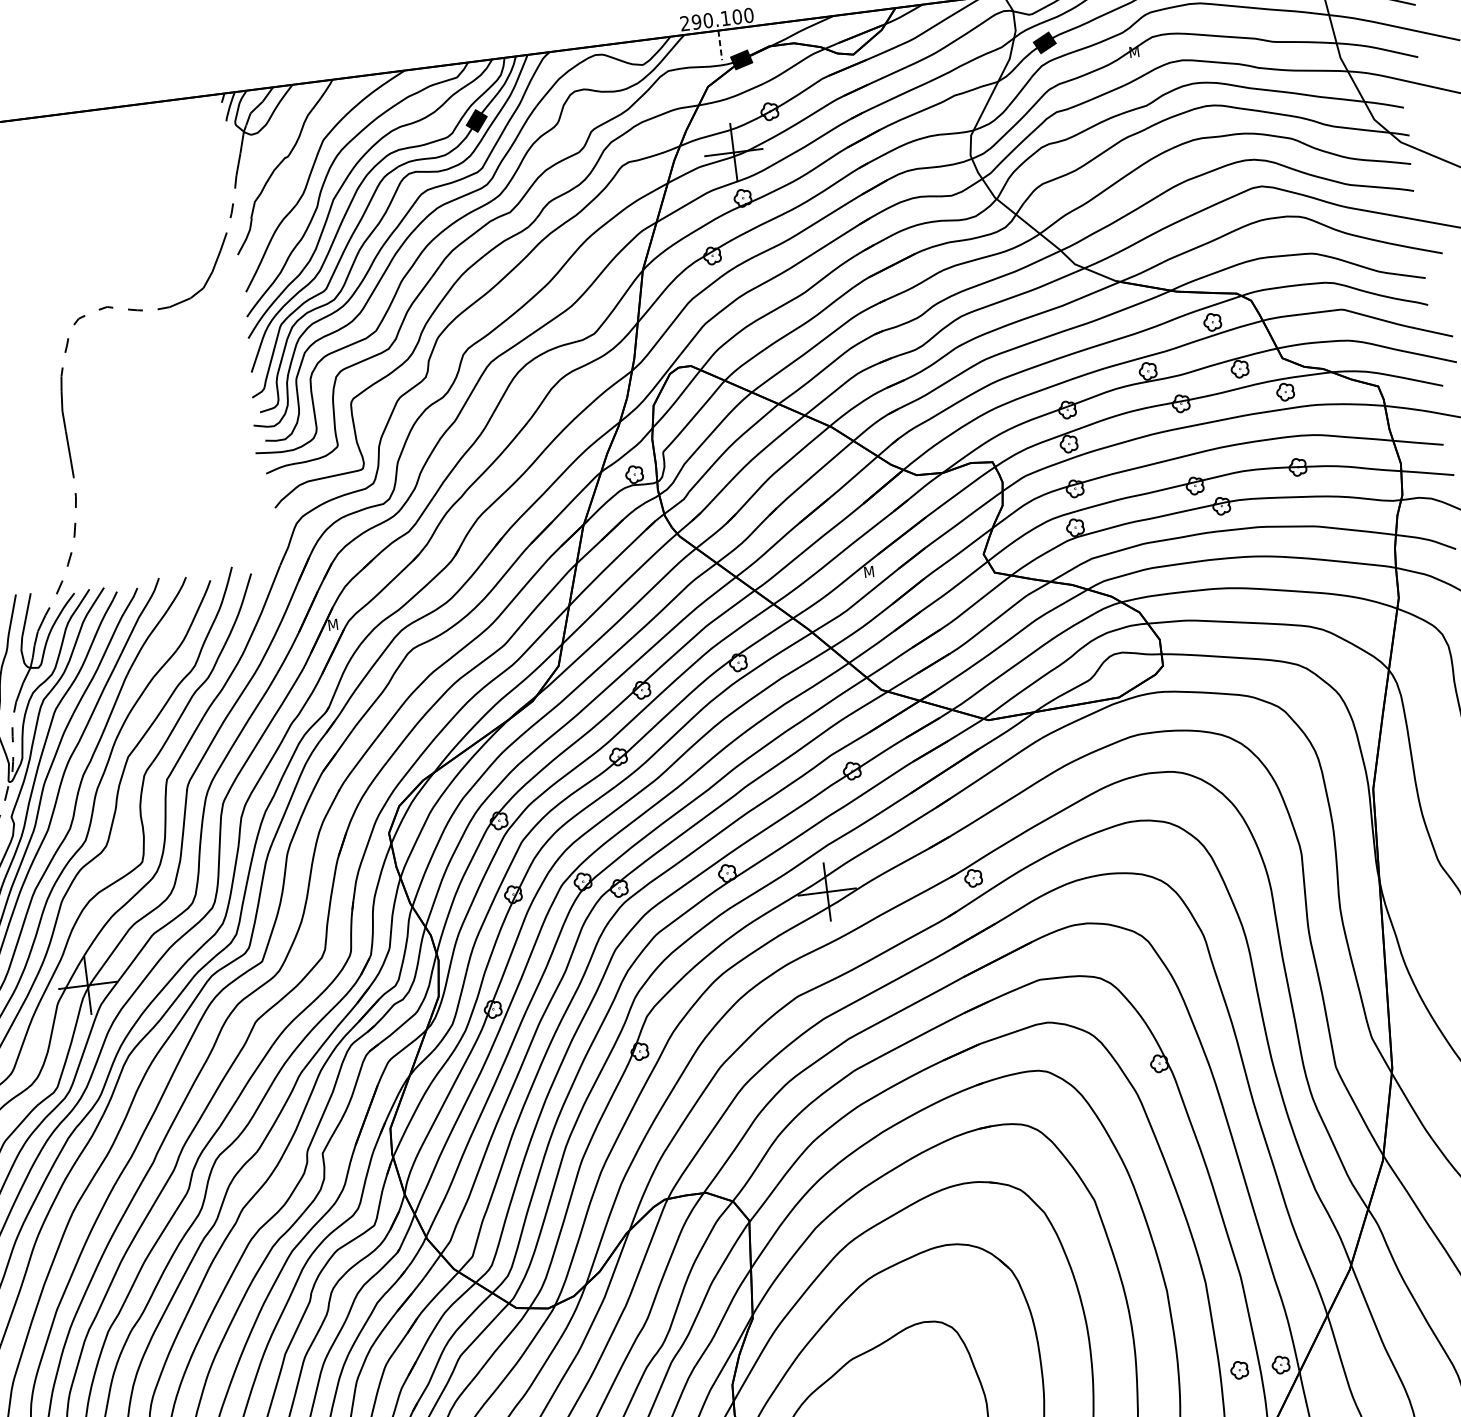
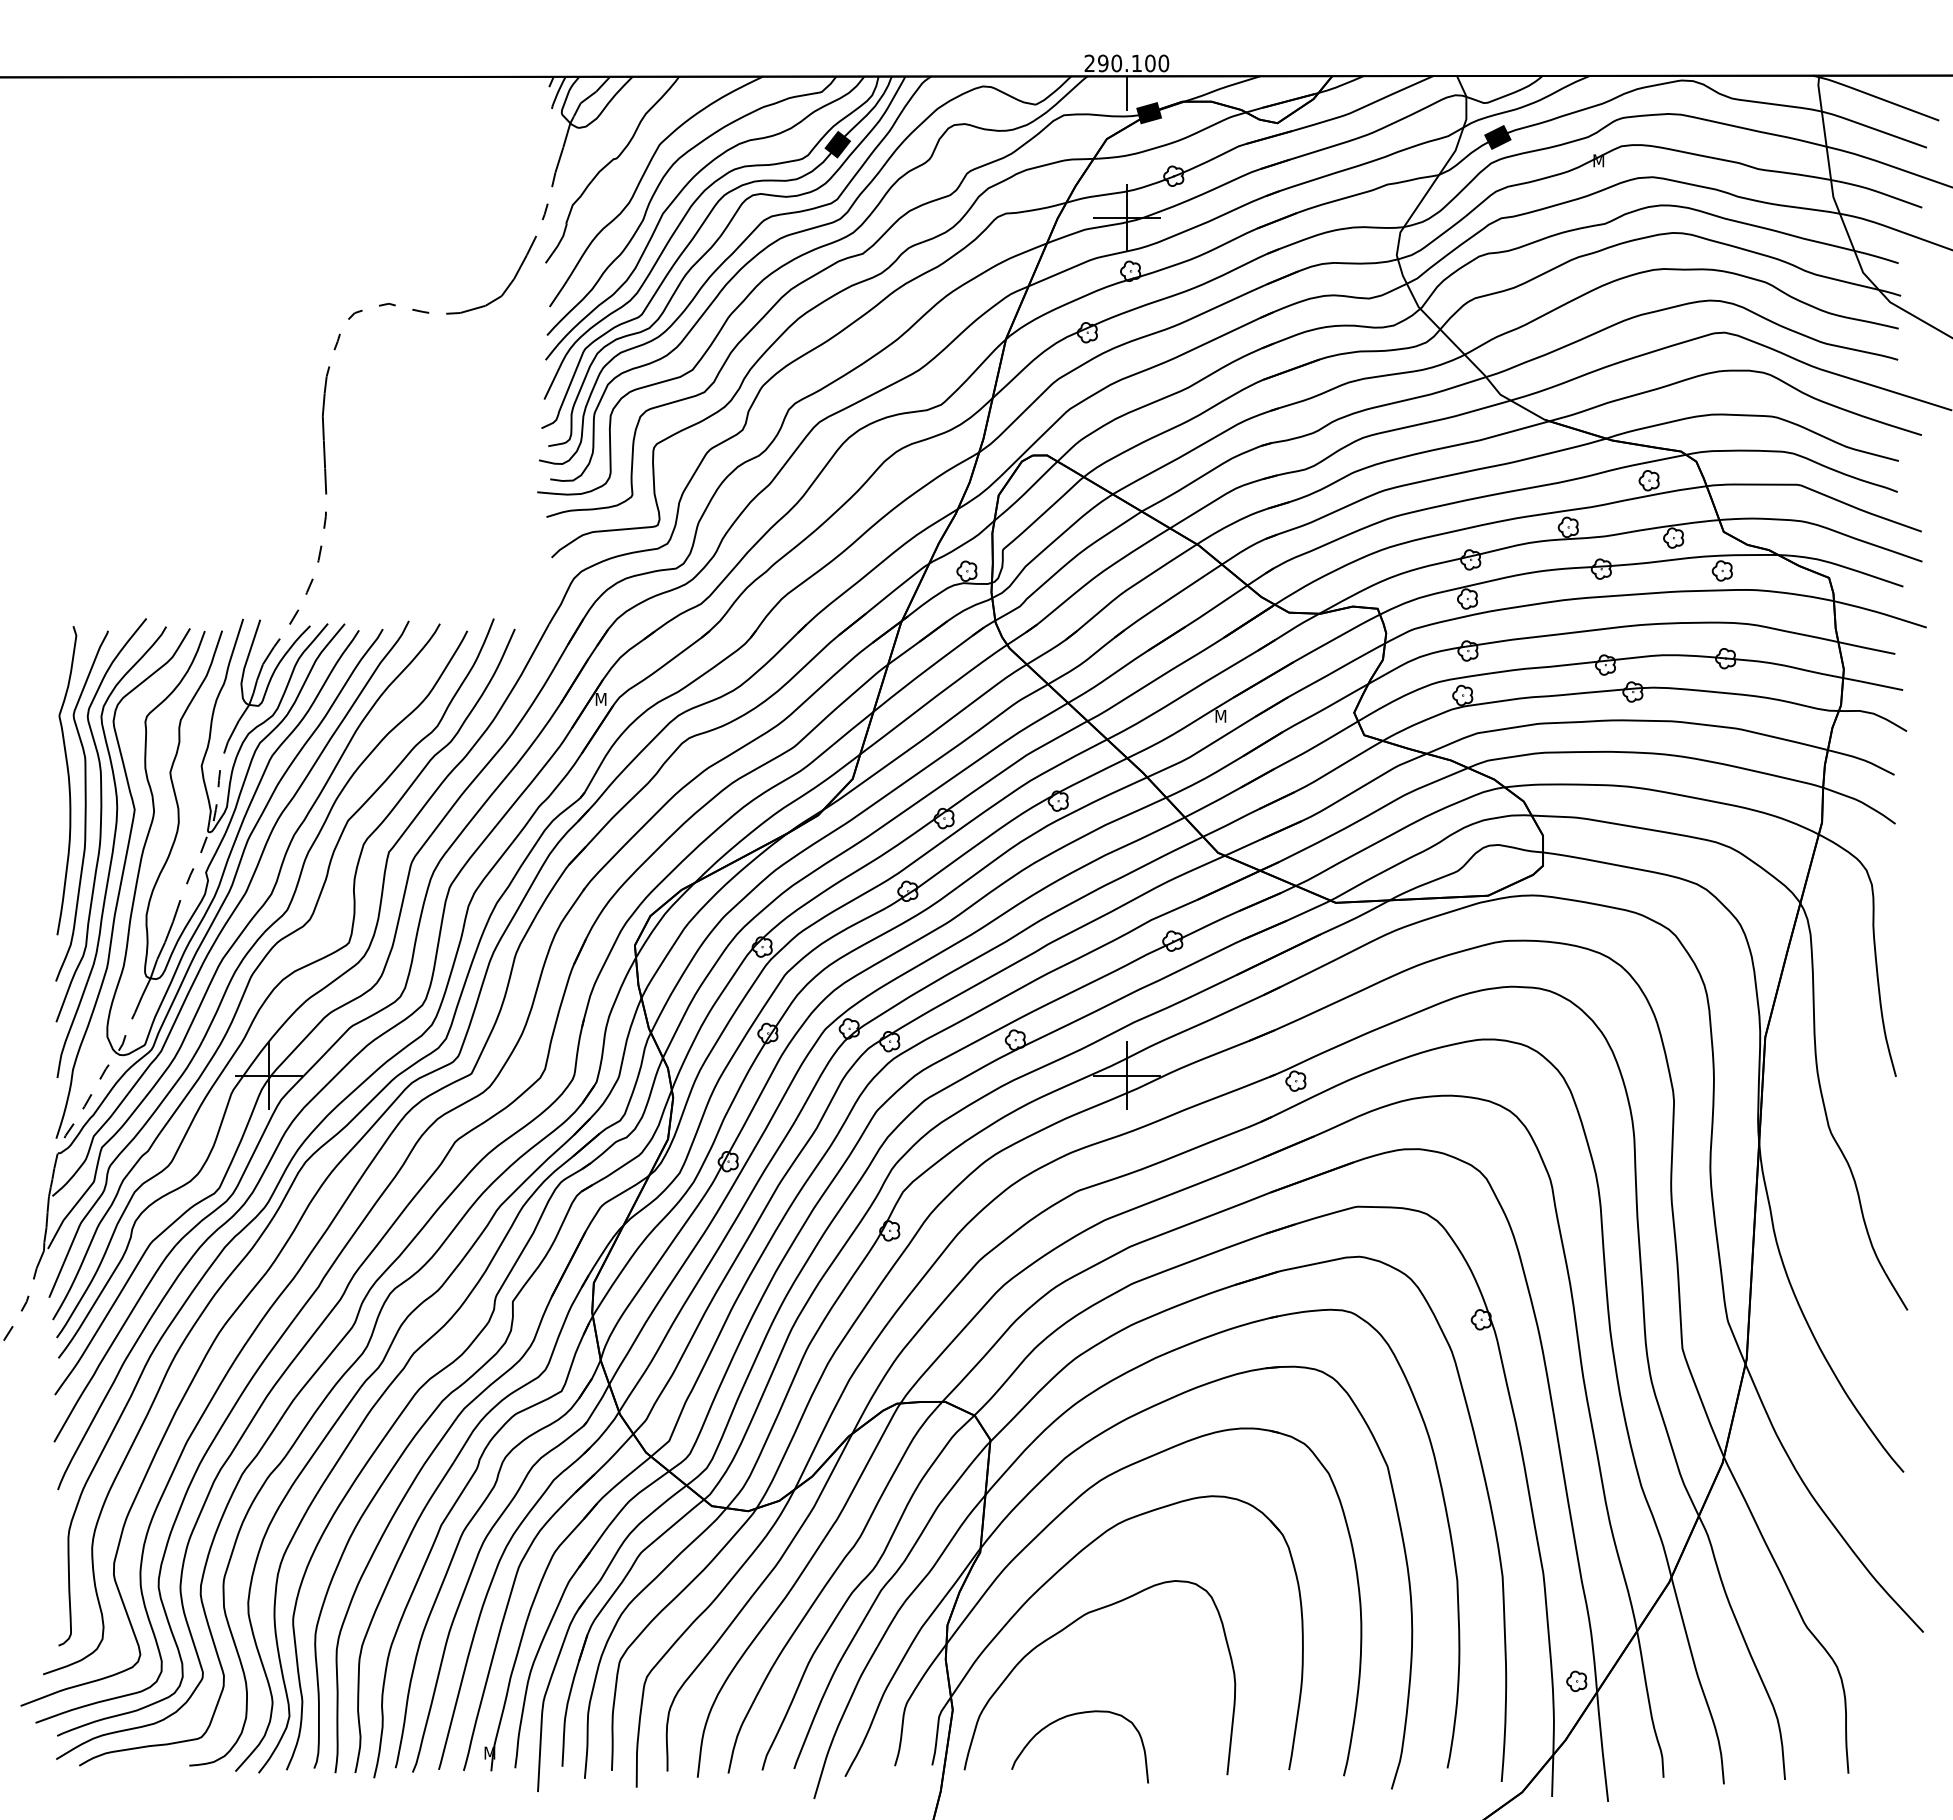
line: (719, 45) -> (1126, 93), dashed -> solid
part: (1239, 1370) -> (1528, 1681), removed

